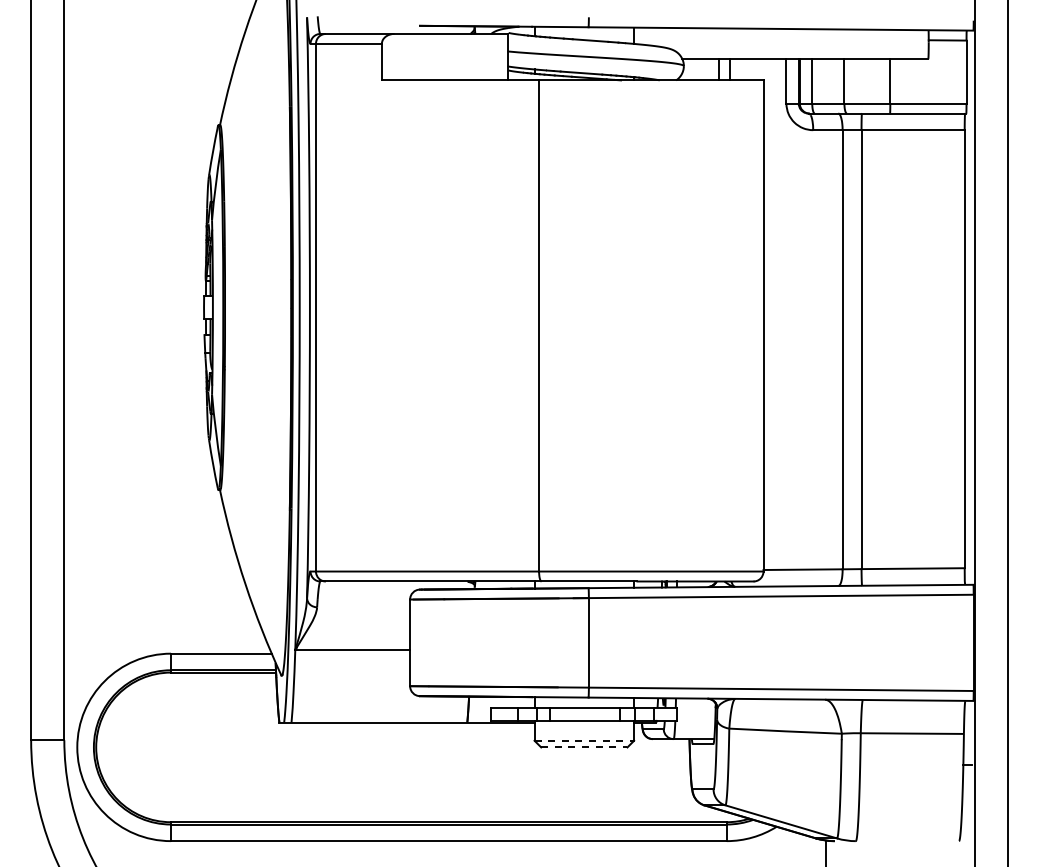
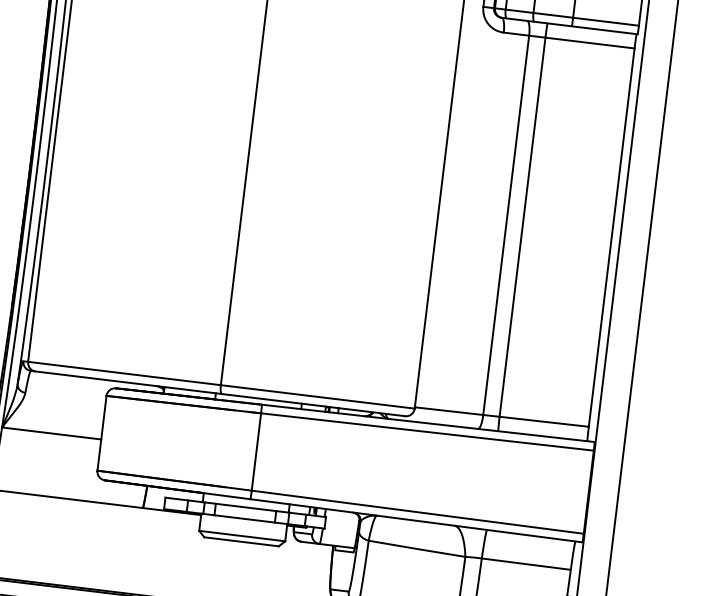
line: (584, 740) -> (242, 535), dashed -> solid
line: (584, 747) -> (241, 541), dashed -> solid

